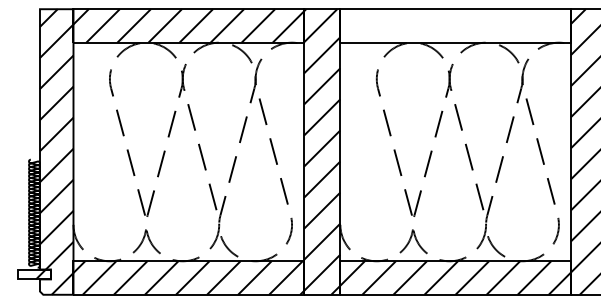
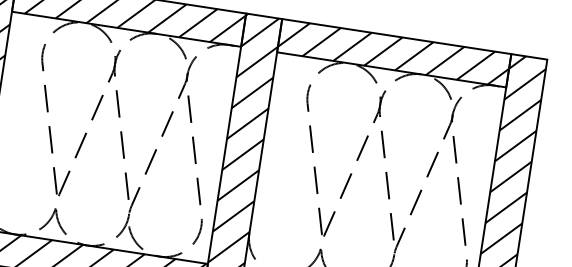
hatch: (455, 25) -> (394, 52), added

